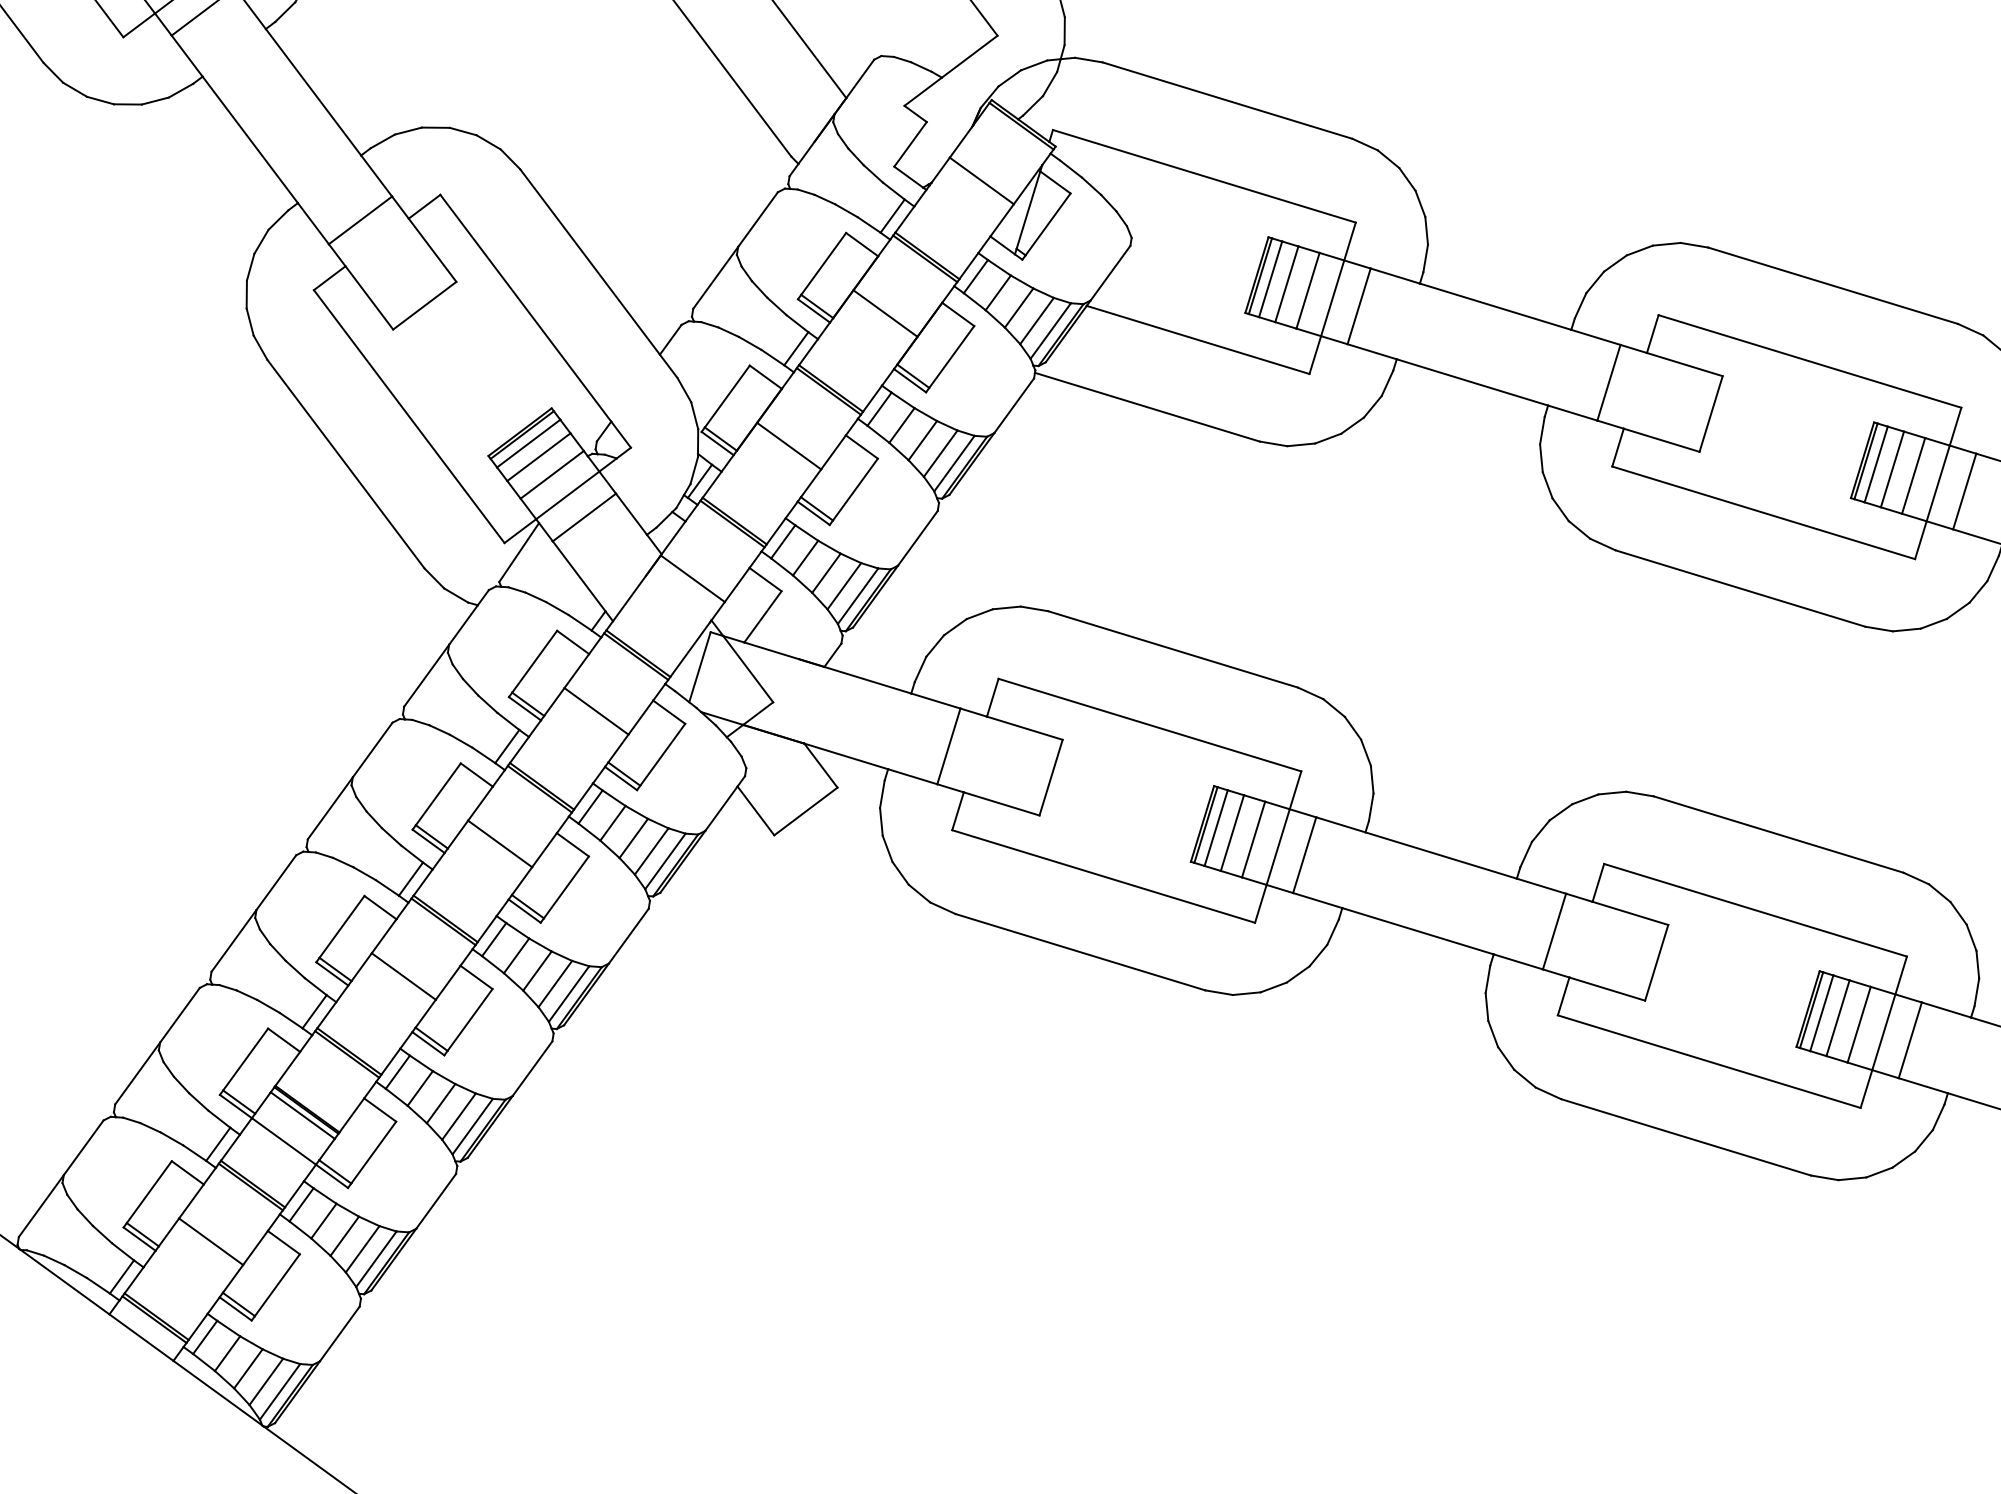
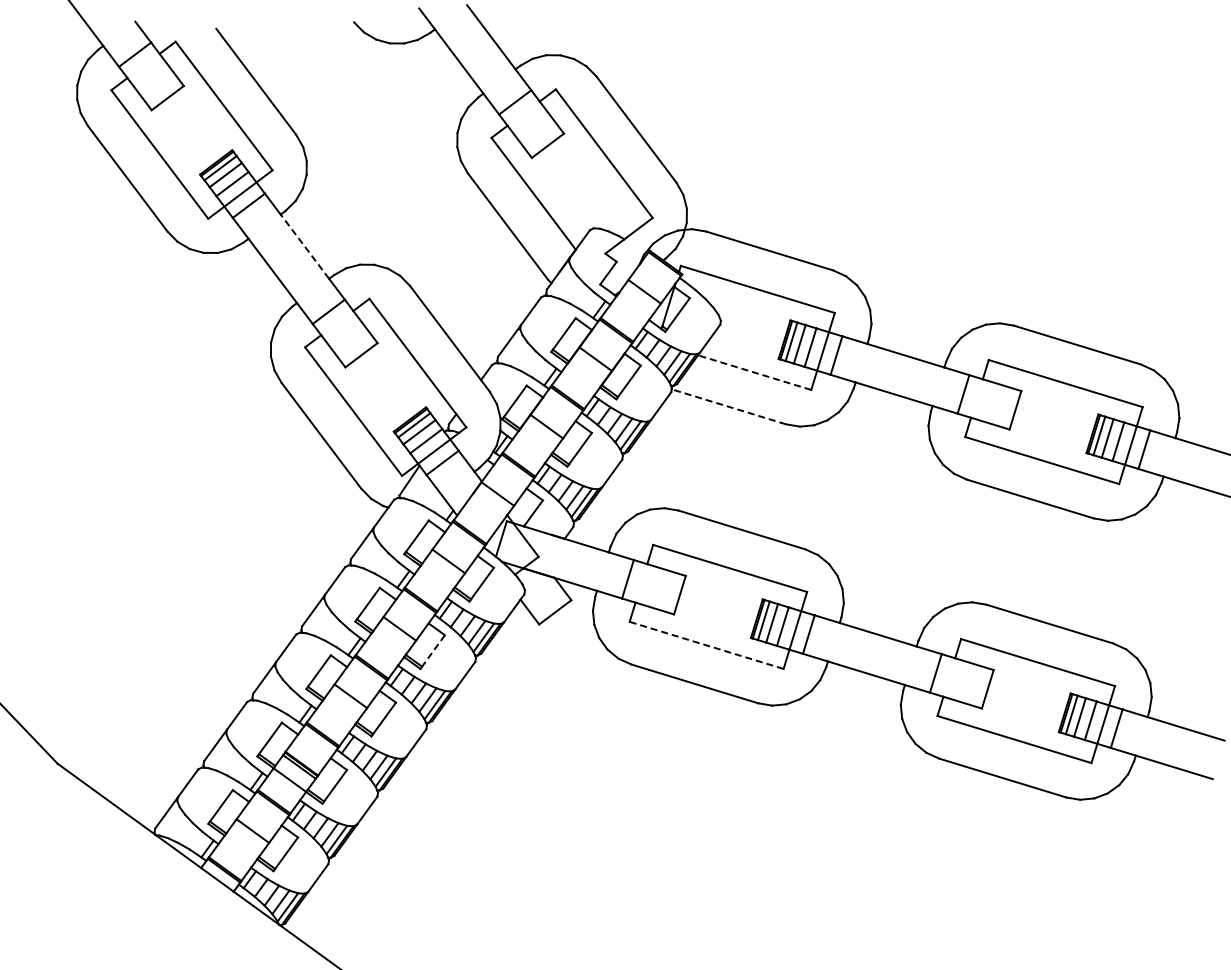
line: (312, 91) -> (304, 246), solid -> dashed
line: (1197, 339) -> (754, 372), solid -> dashed
line: (1146, 406) -> (728, 406), solid -> dashed
line: (1105, 876) -> (707, 645), solid -> dashed
line: (566, 888) -> (433, 651), solid -> dashed

